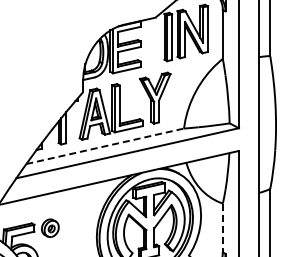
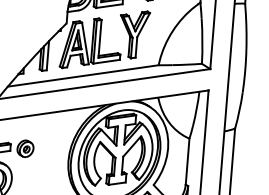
line: (105, 146) -> (83, 76), dashed -> solid
line: (222, 228) -> (187, 162), dashed -> solid

